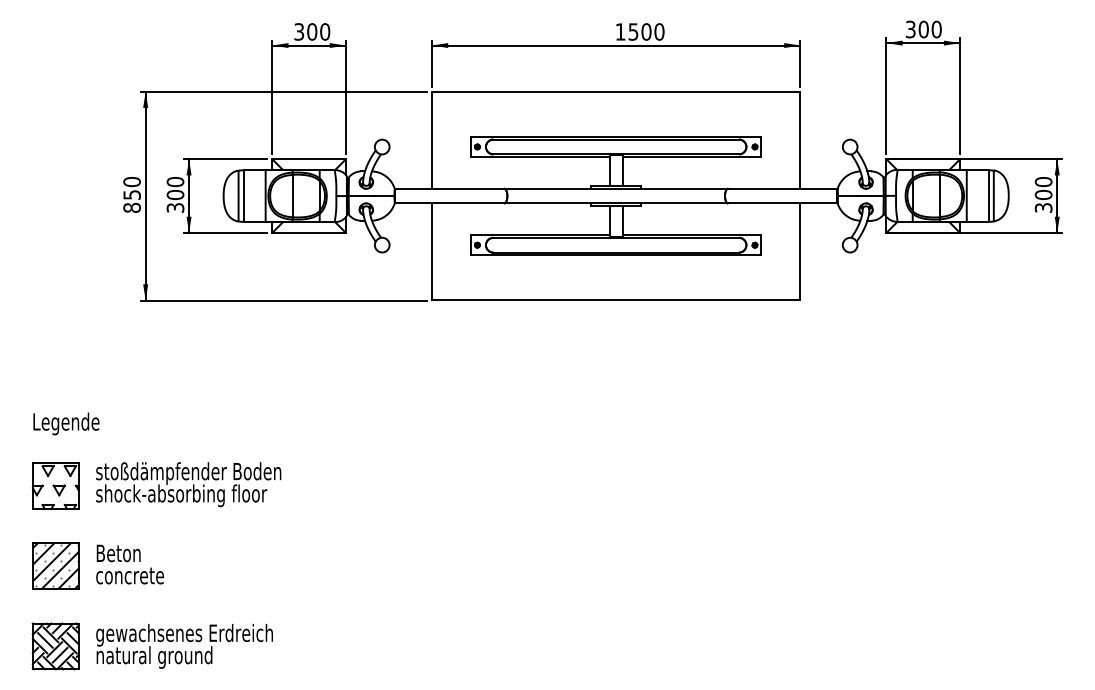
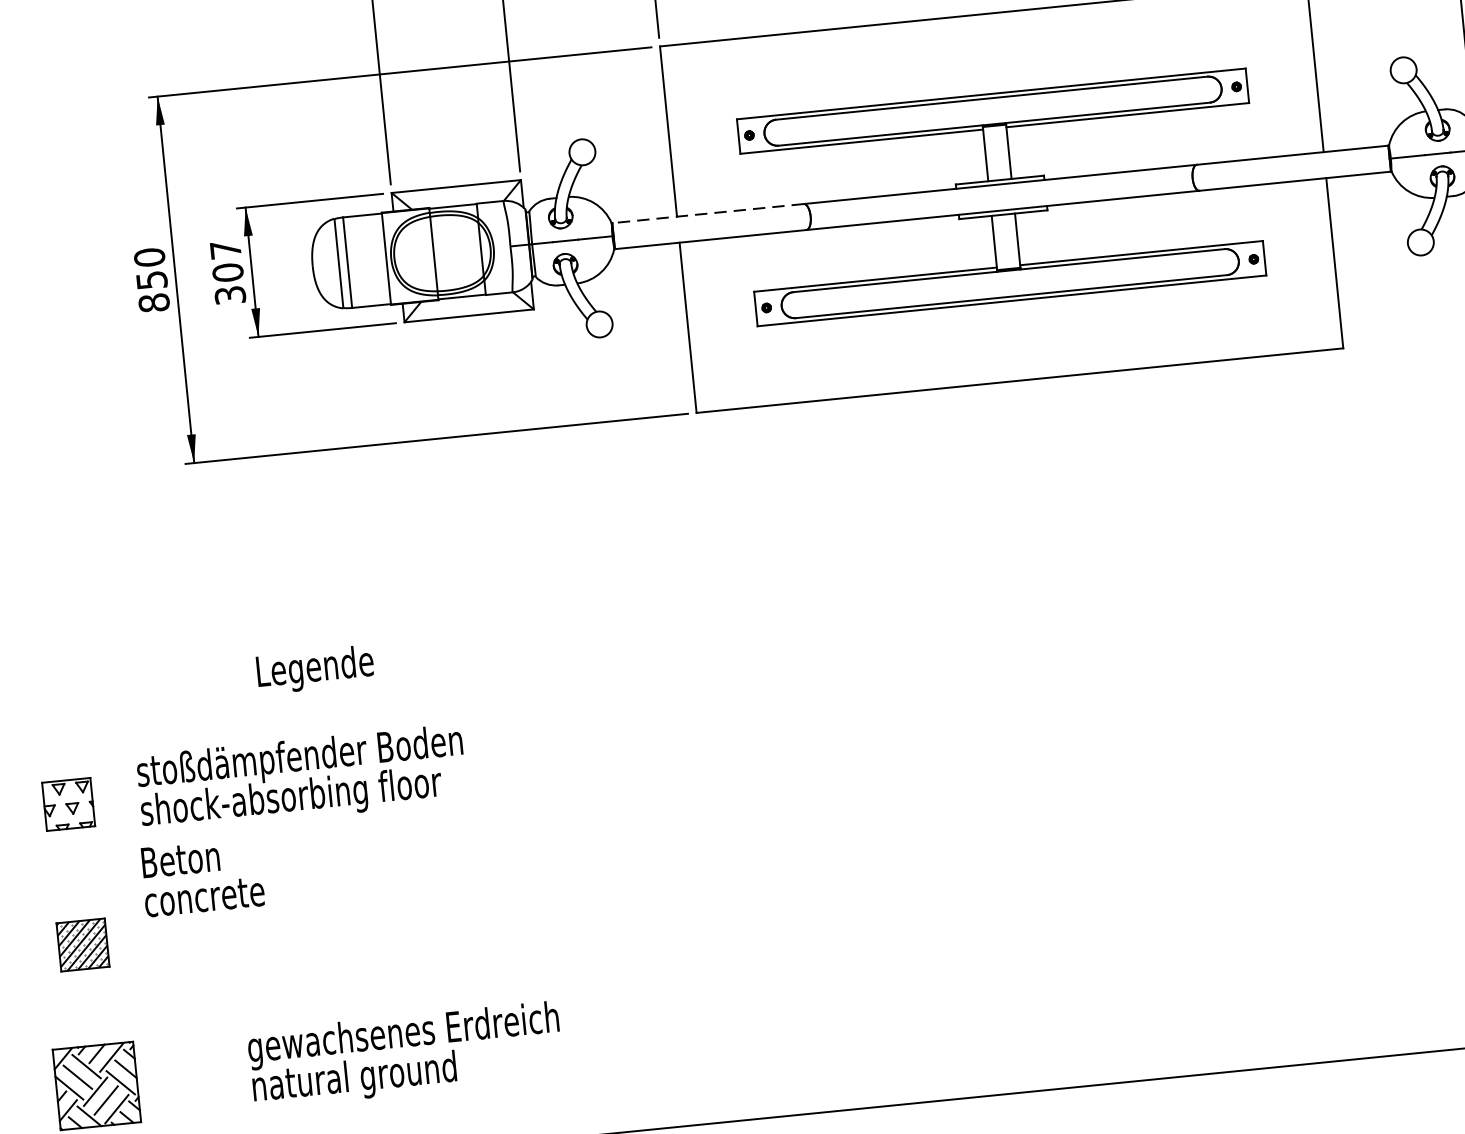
text: (175, 182) -> (225, 250), 300 -> 307
line: (449, 188) -> (707, 213), solid -> dashed
text: (66, 423) -> (315, 668), moved
part: (55, 485) -> (68, 803), size x0.6
text: (129, 564) -> (201, 877), moved
part: (55, 565) -> (82, 943), size x0.6
text: (184, 646) -> (405, 1055), moved

